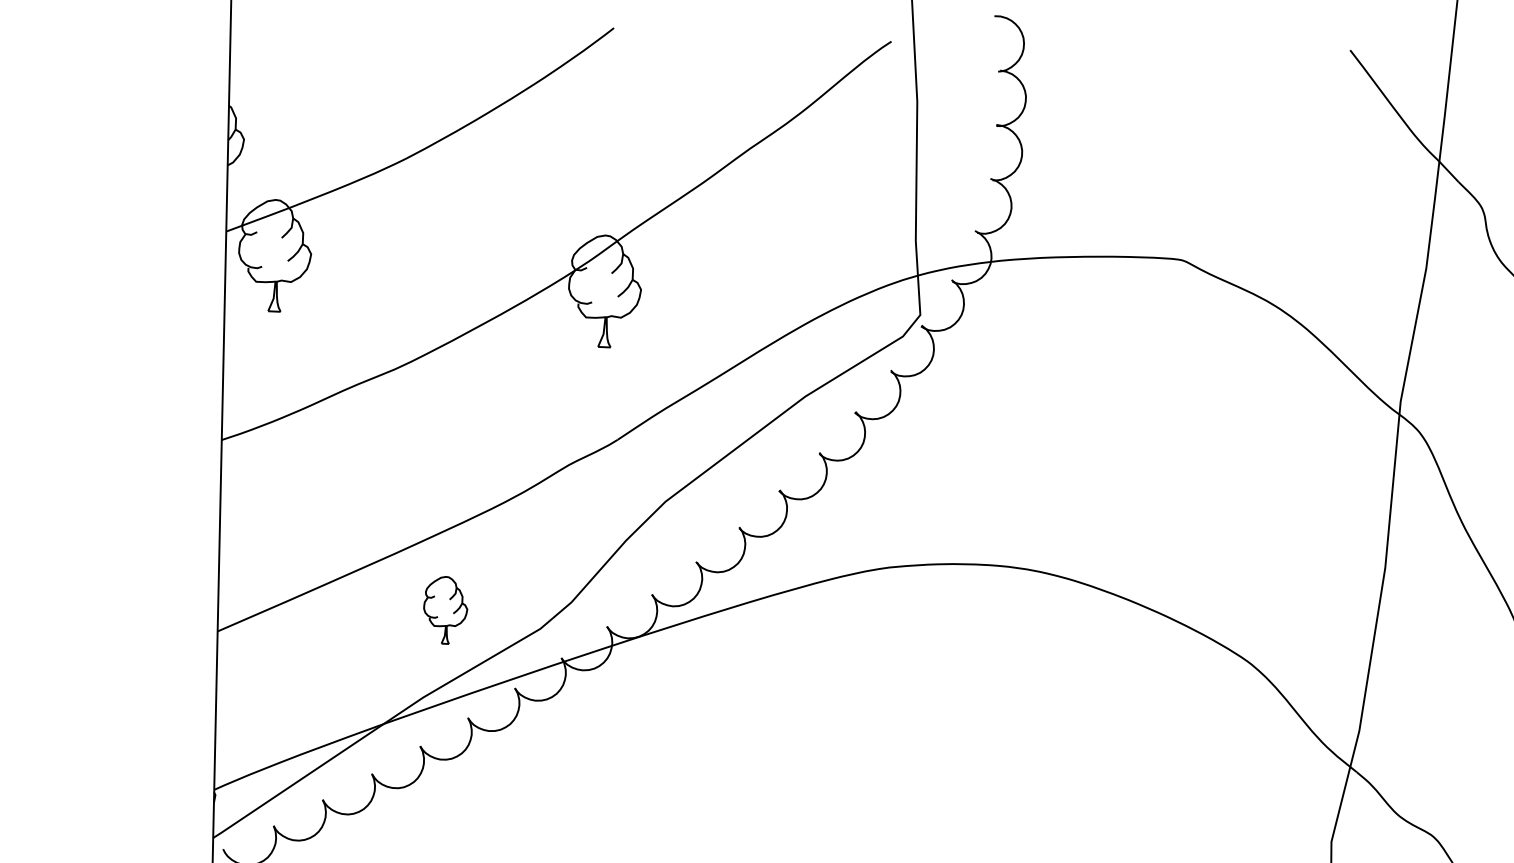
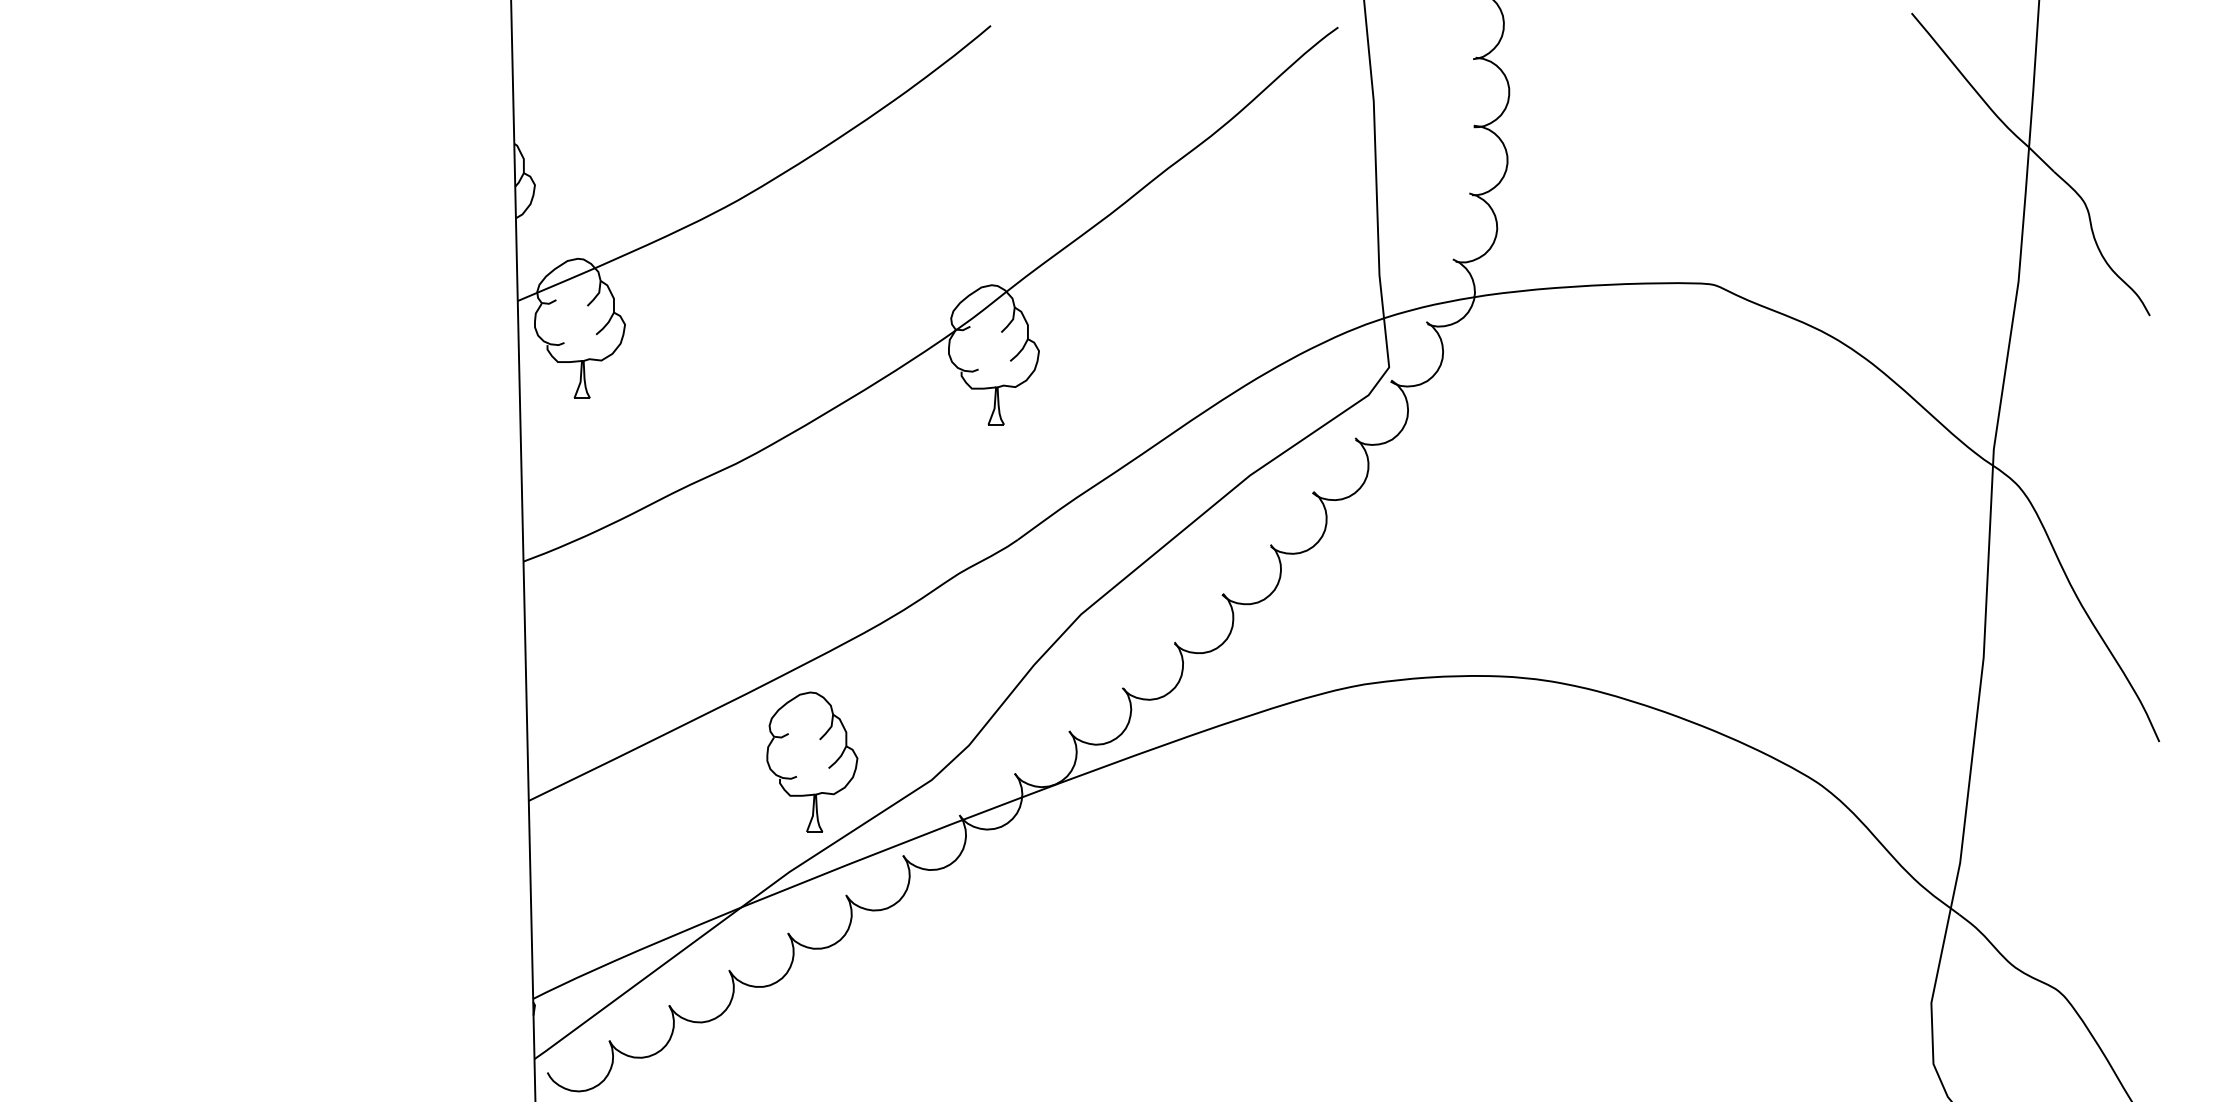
part: (445, 609) -> (812, 761), size x1.67

